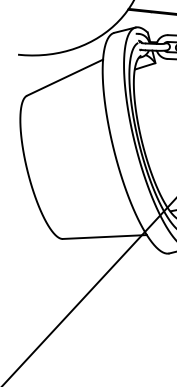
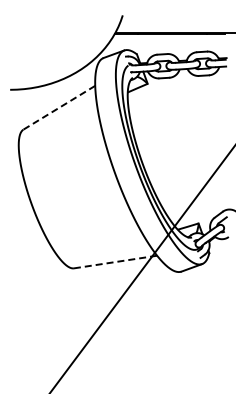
line: (64, 78) -> (58, 108), solid -> dashed
line: (105, 236) -> (116, 261), solid -> dashed

